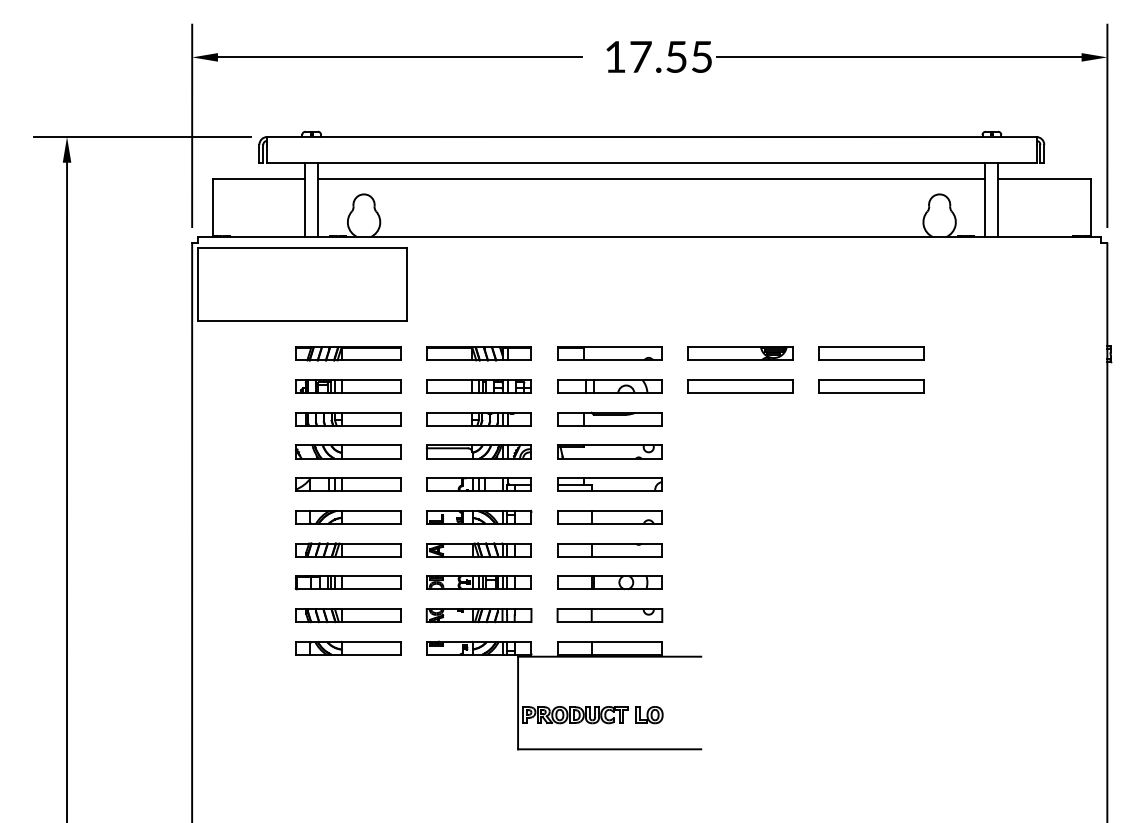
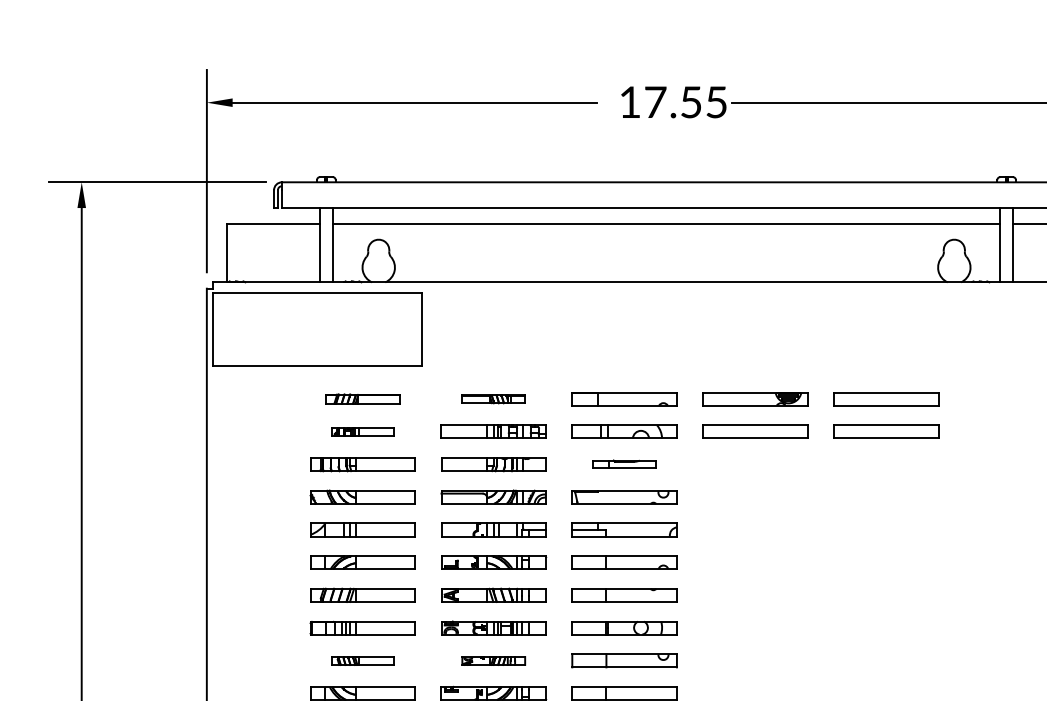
part: (348, 353) -> (363, 398), size x0.7
part: (478, 353) -> (493, 398), size x0.6
part: (348, 386) -> (363, 431), size x0.6
part: (609, 418) -> (624, 463), size x0.6
part: (348, 615) -> (363, 660), size x0.6
part: (478, 615) -> (493, 660), size x0.6

